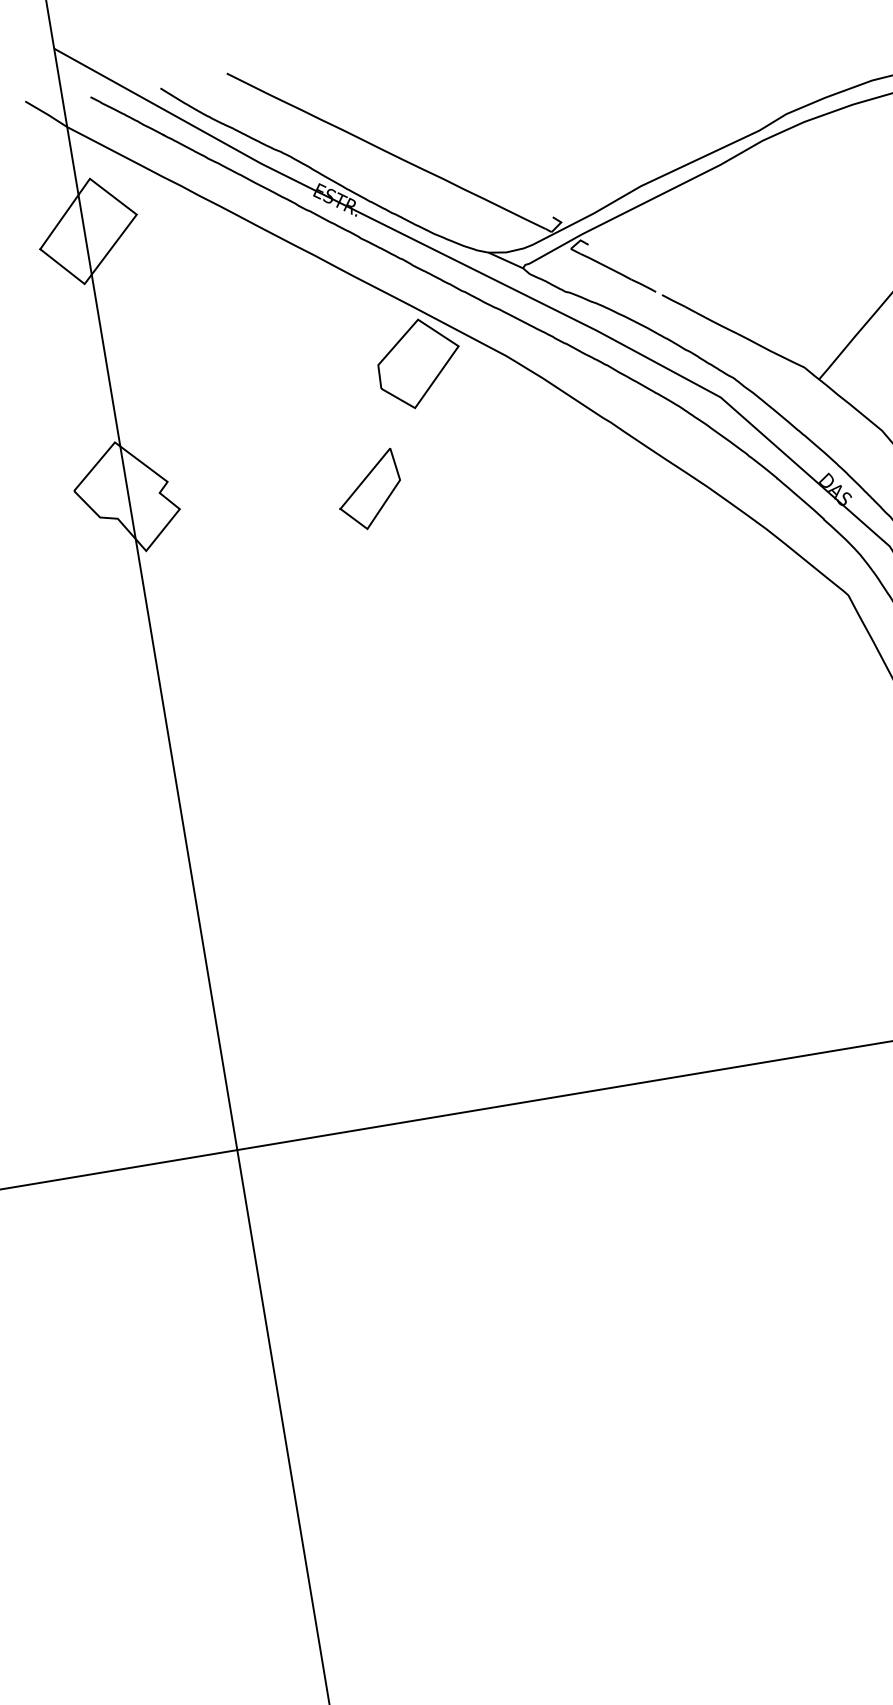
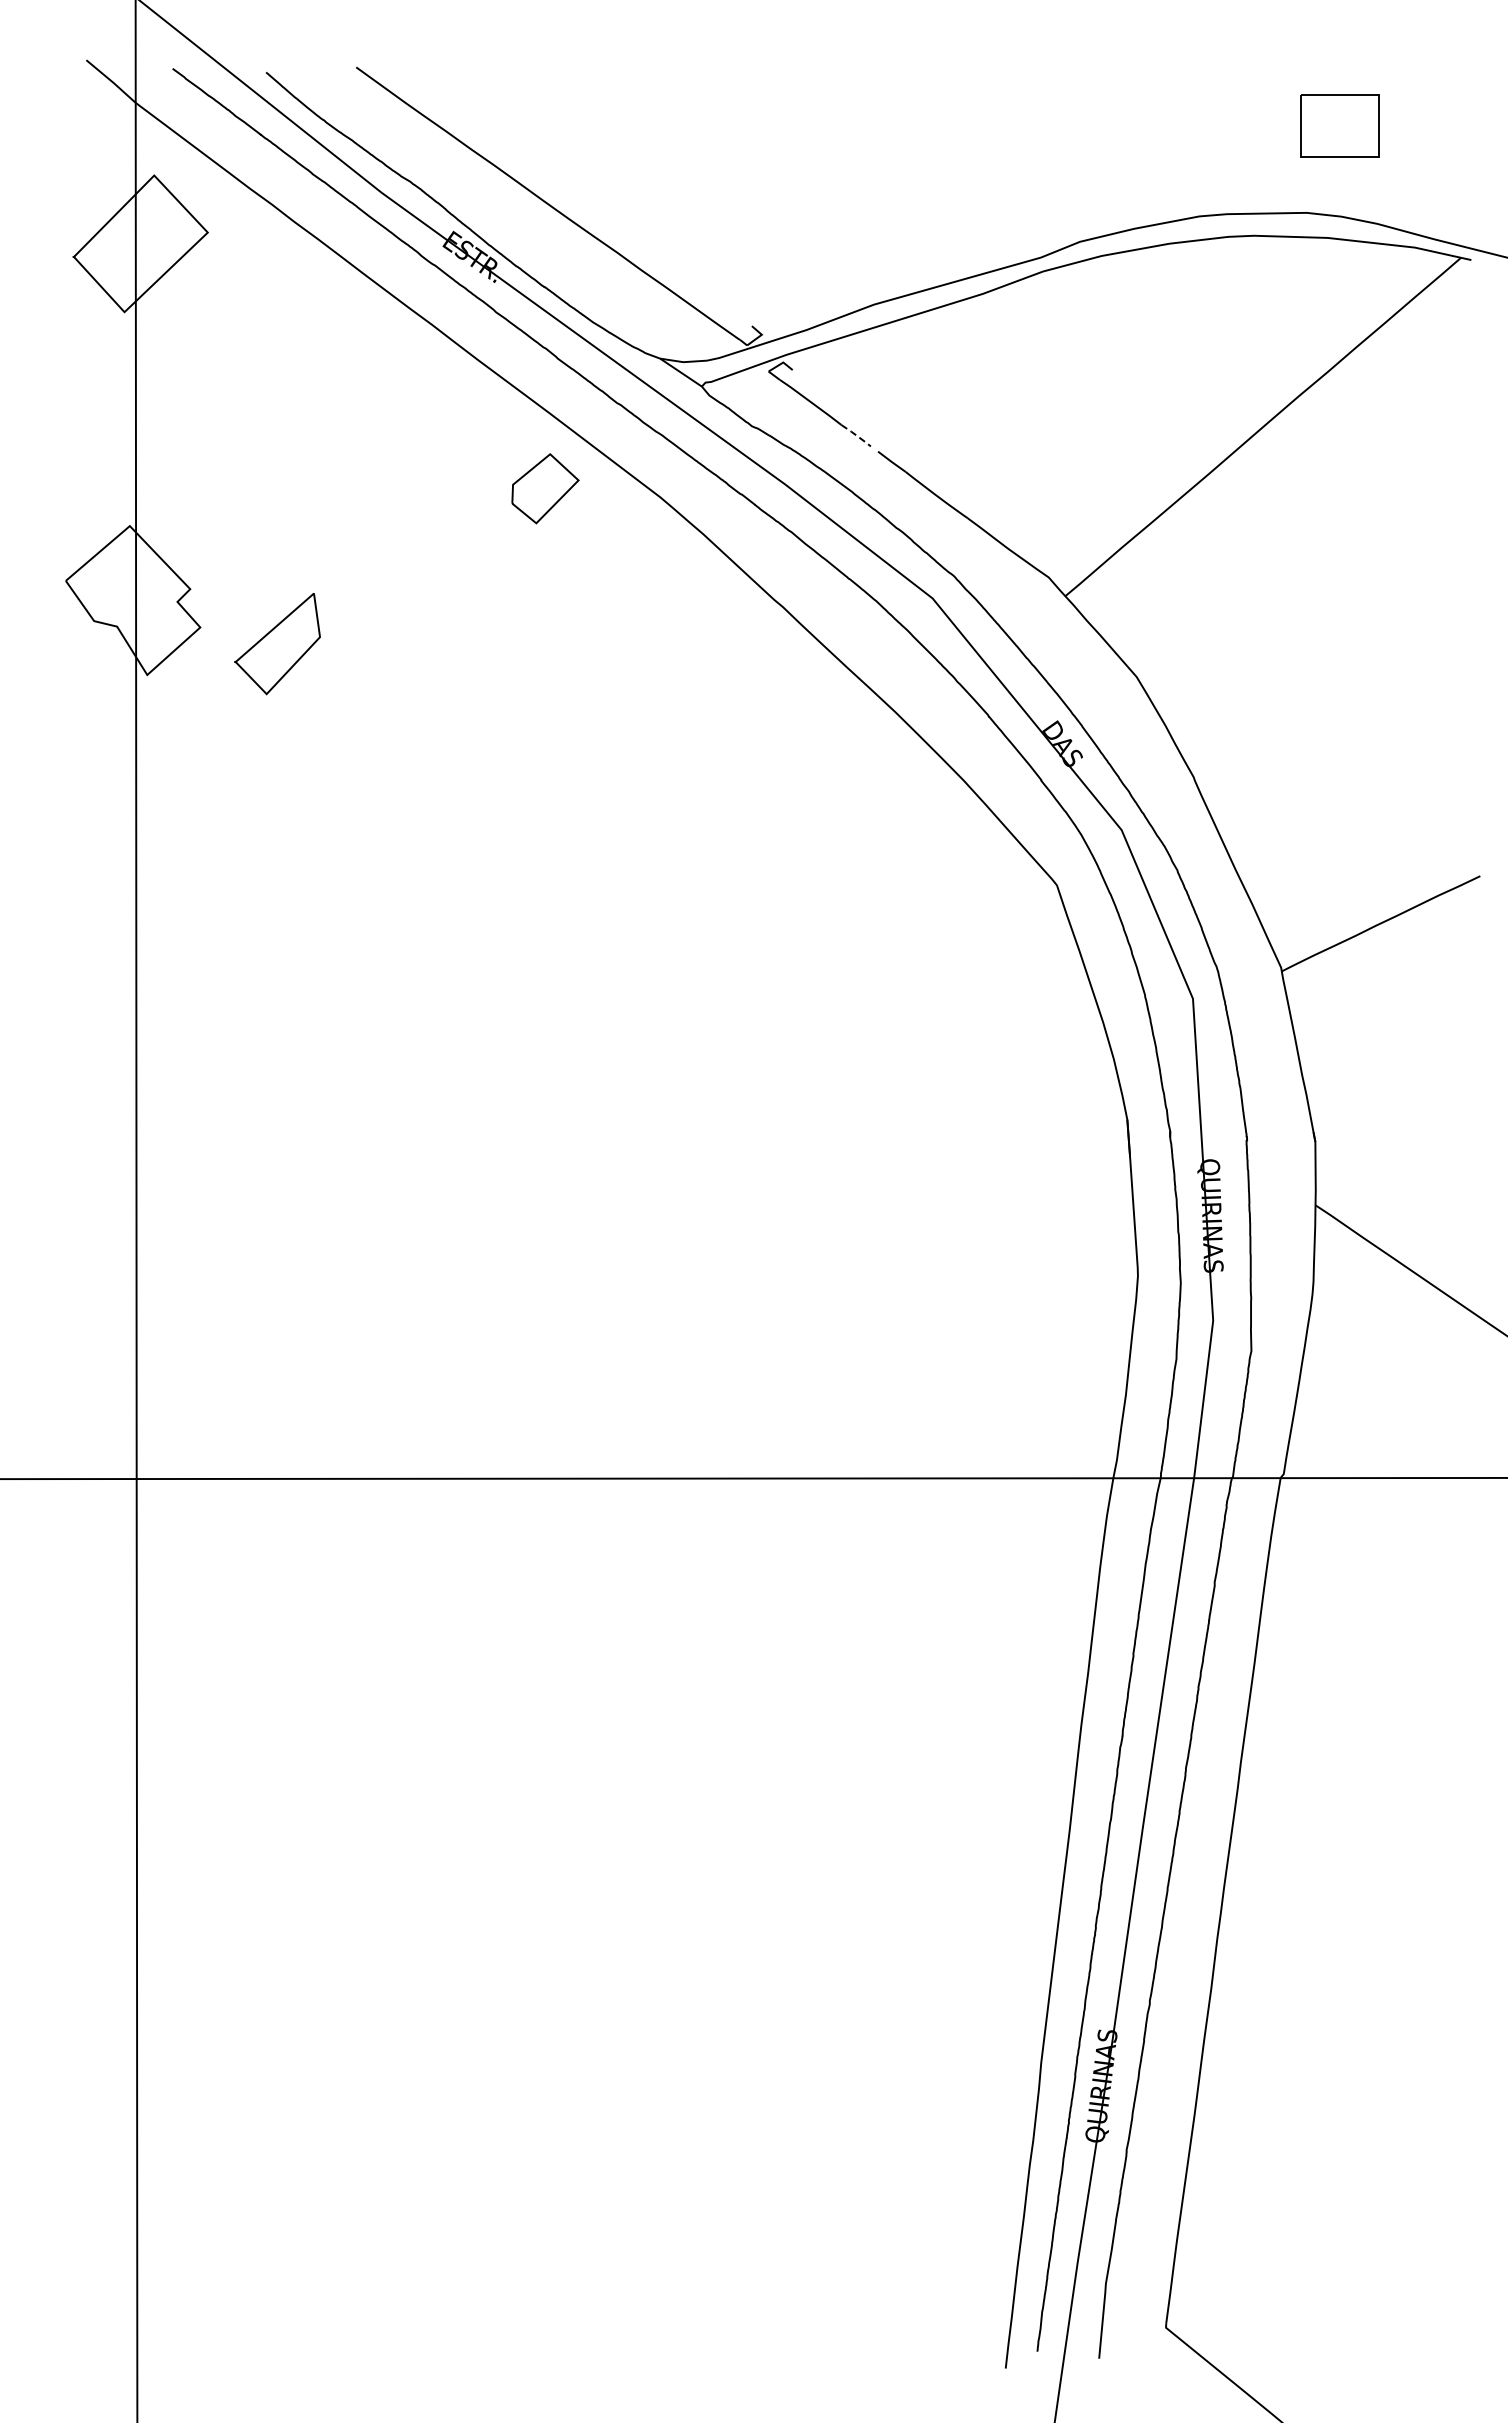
line: (644, 285) -> (856, 435), solid -> dashed
part: (419, 363) -> (545, 488), size x0.6
part: (369, 490) -> (277, 644), moved

